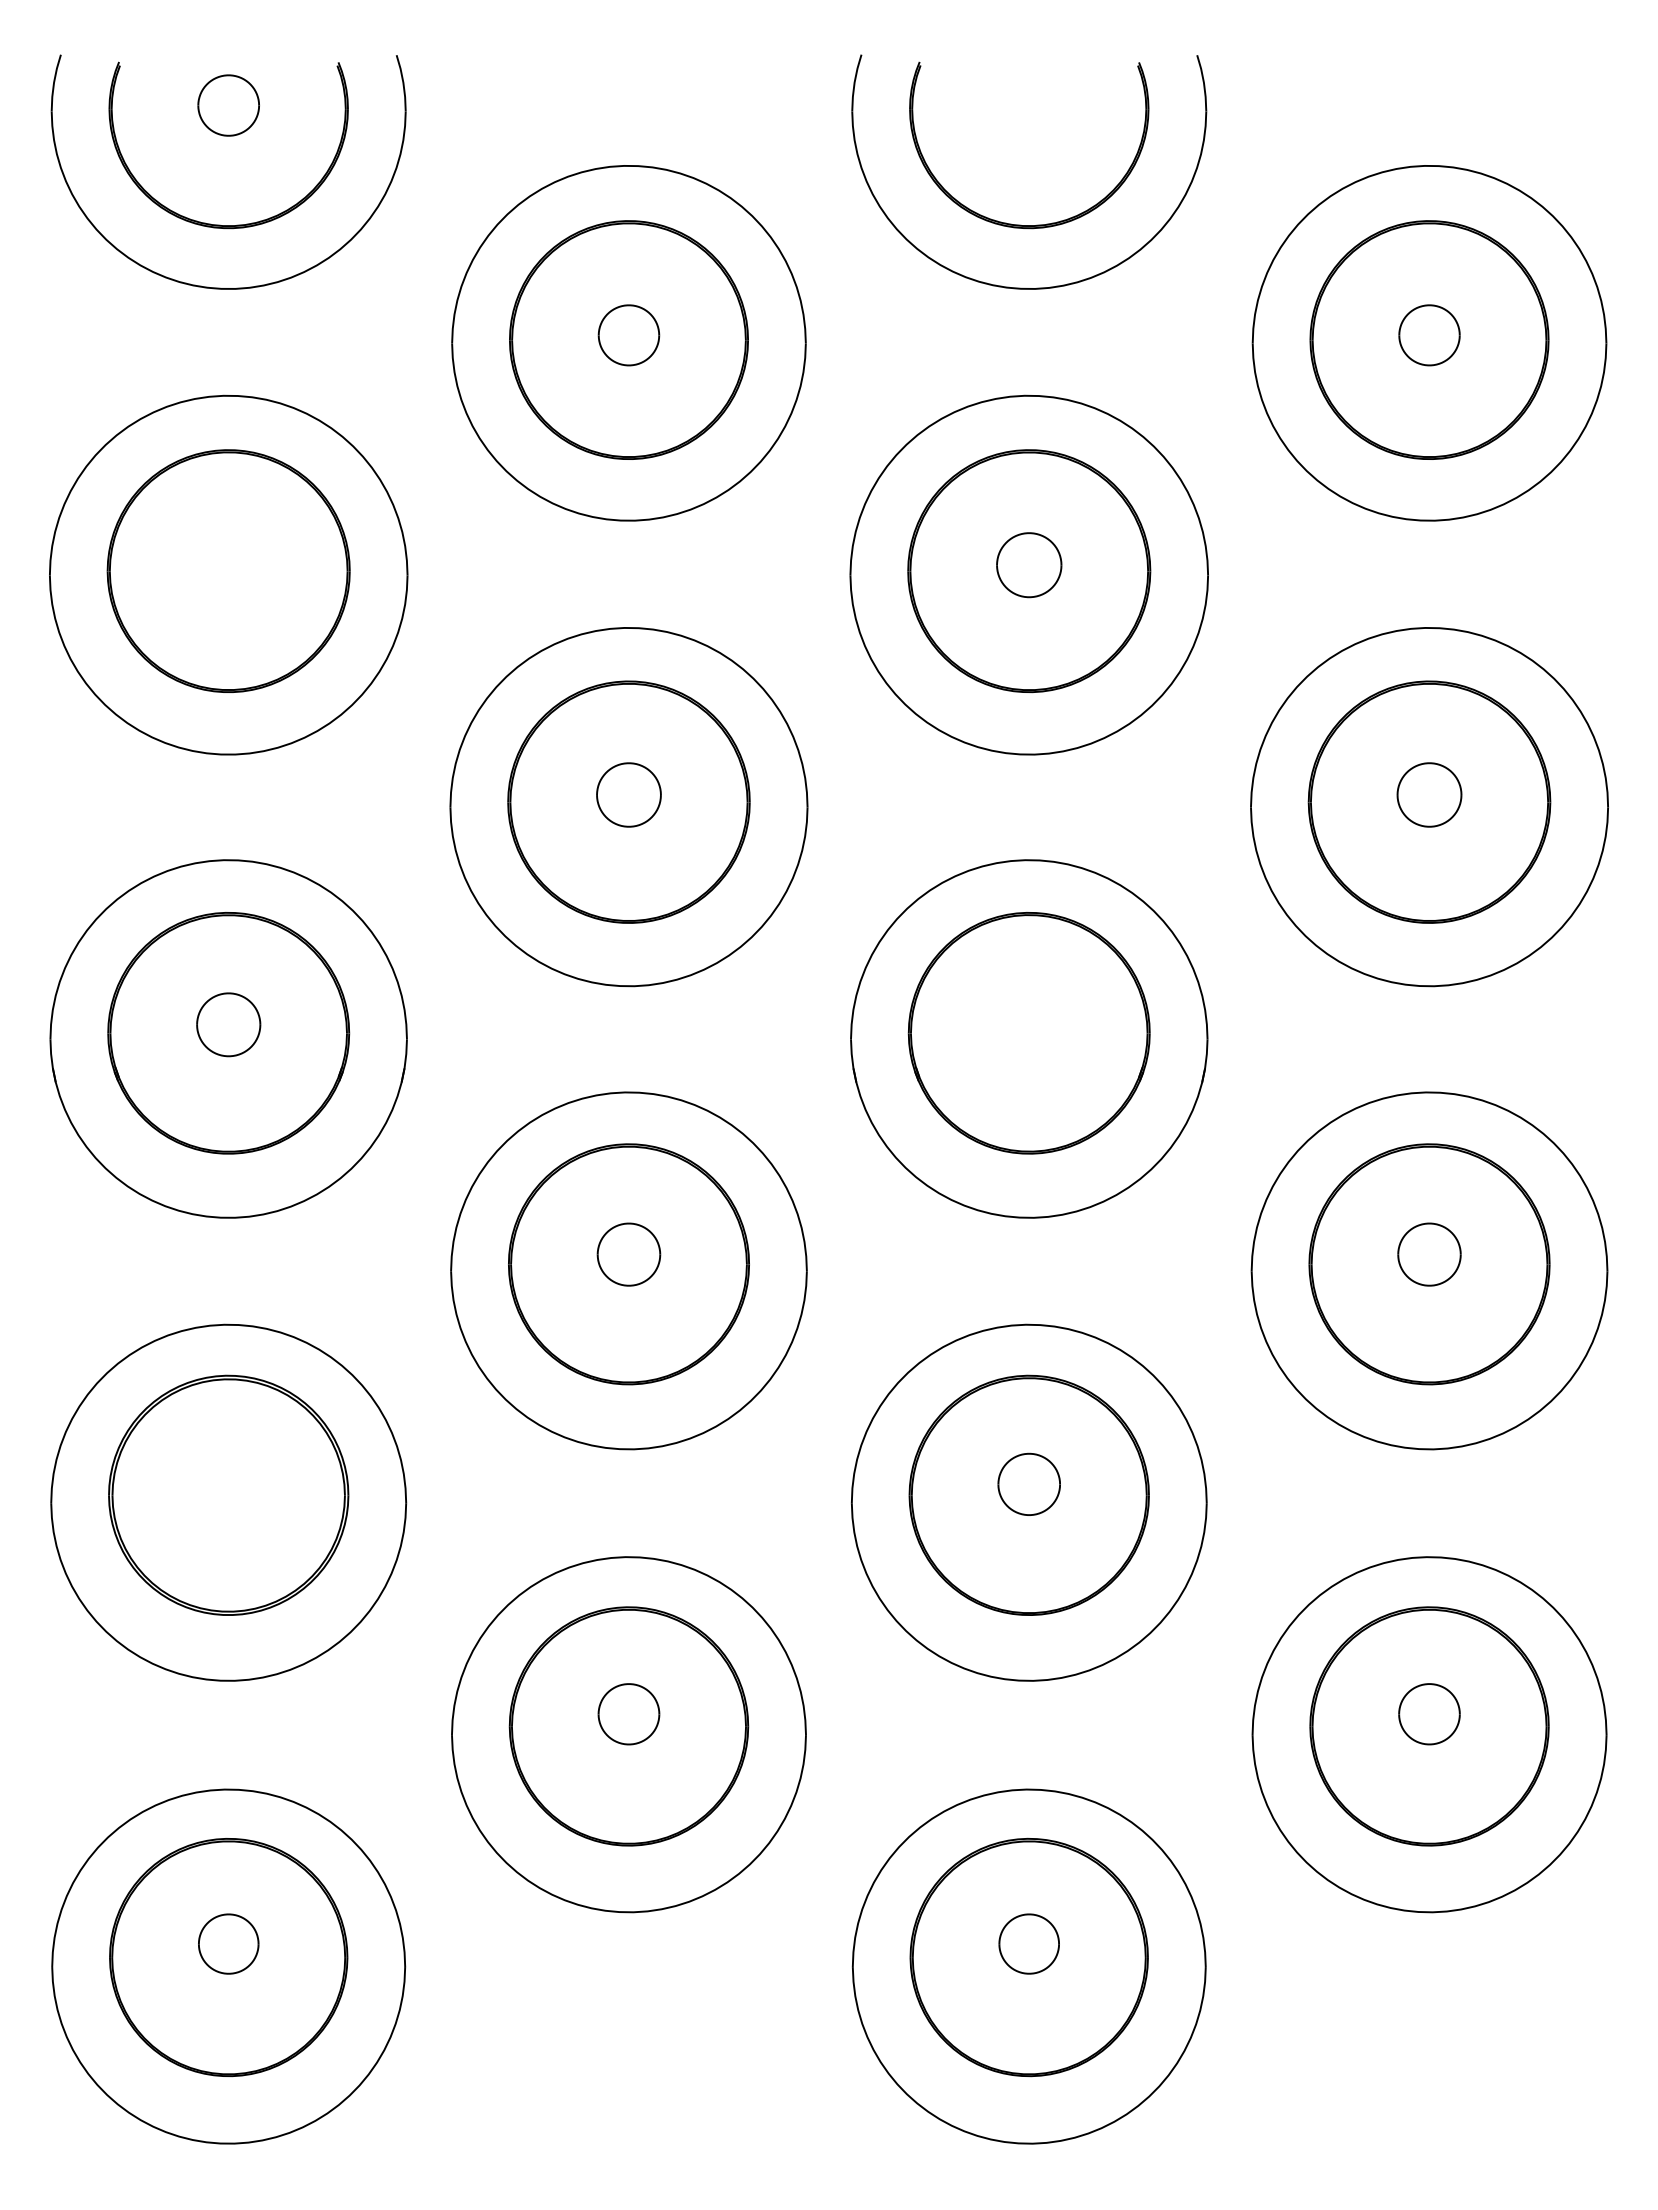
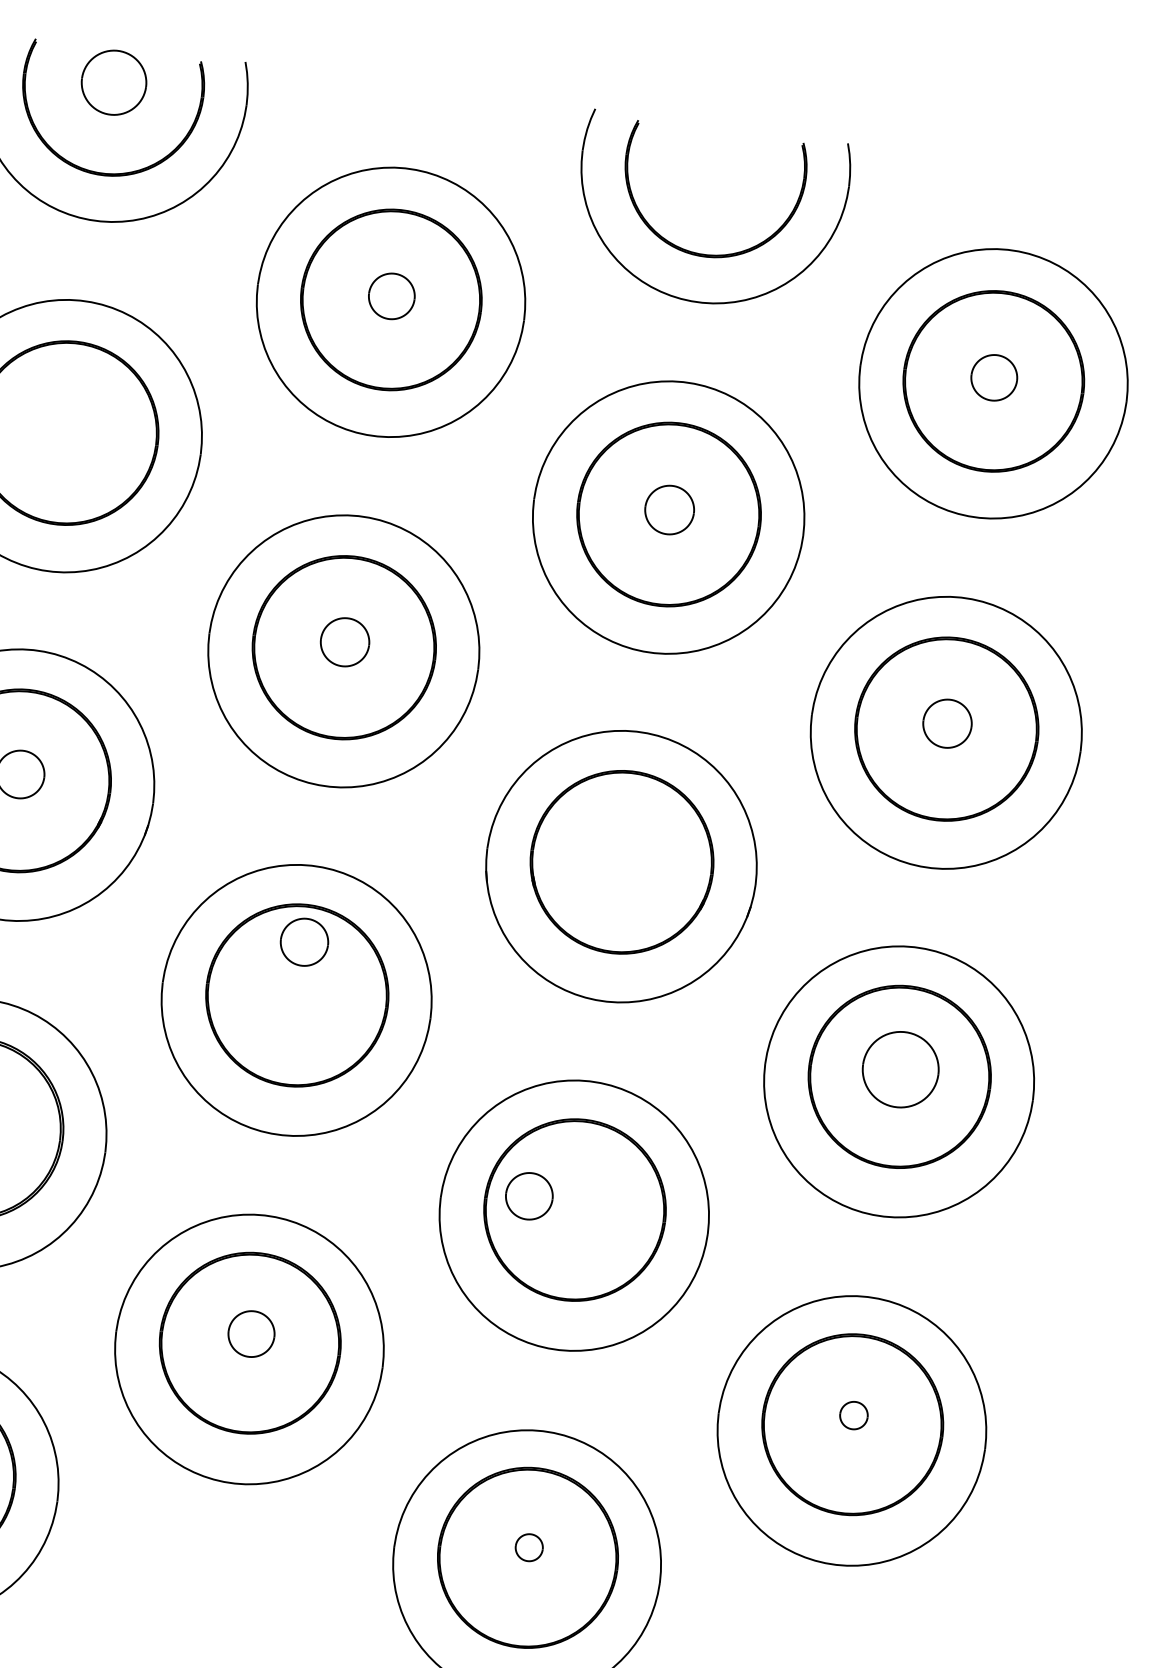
part: (228, 105) -> (113, 82), size x1.4
part: (628, 1254) -> (304, 942), moved
part: (1429, 1254) -> (900, 1069), size x1.6
part: (1028, 1483) -> (528, 1195), moved
part: (1429, 1714) -> (853, 1415), size x0.6
part: (1028, 1943) -> (528, 1547), size x0.6

